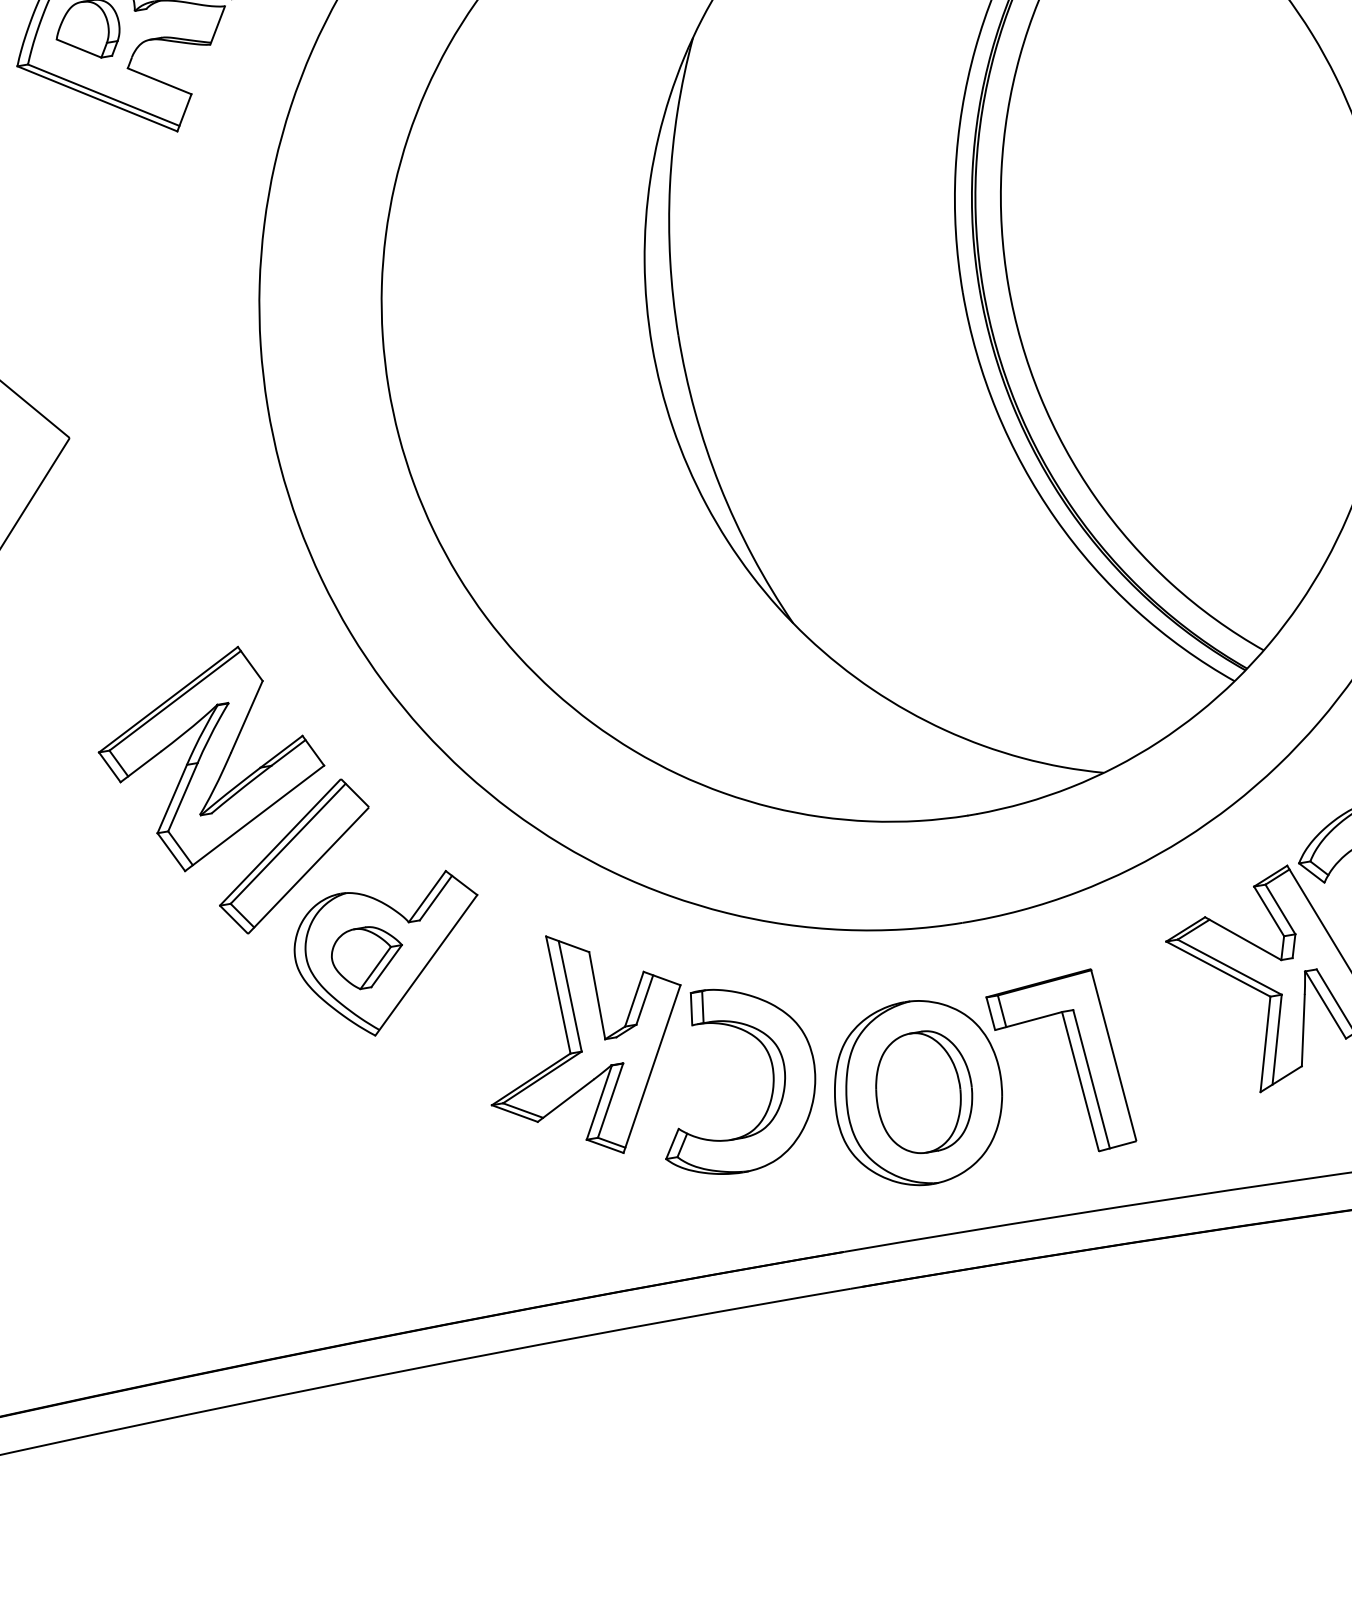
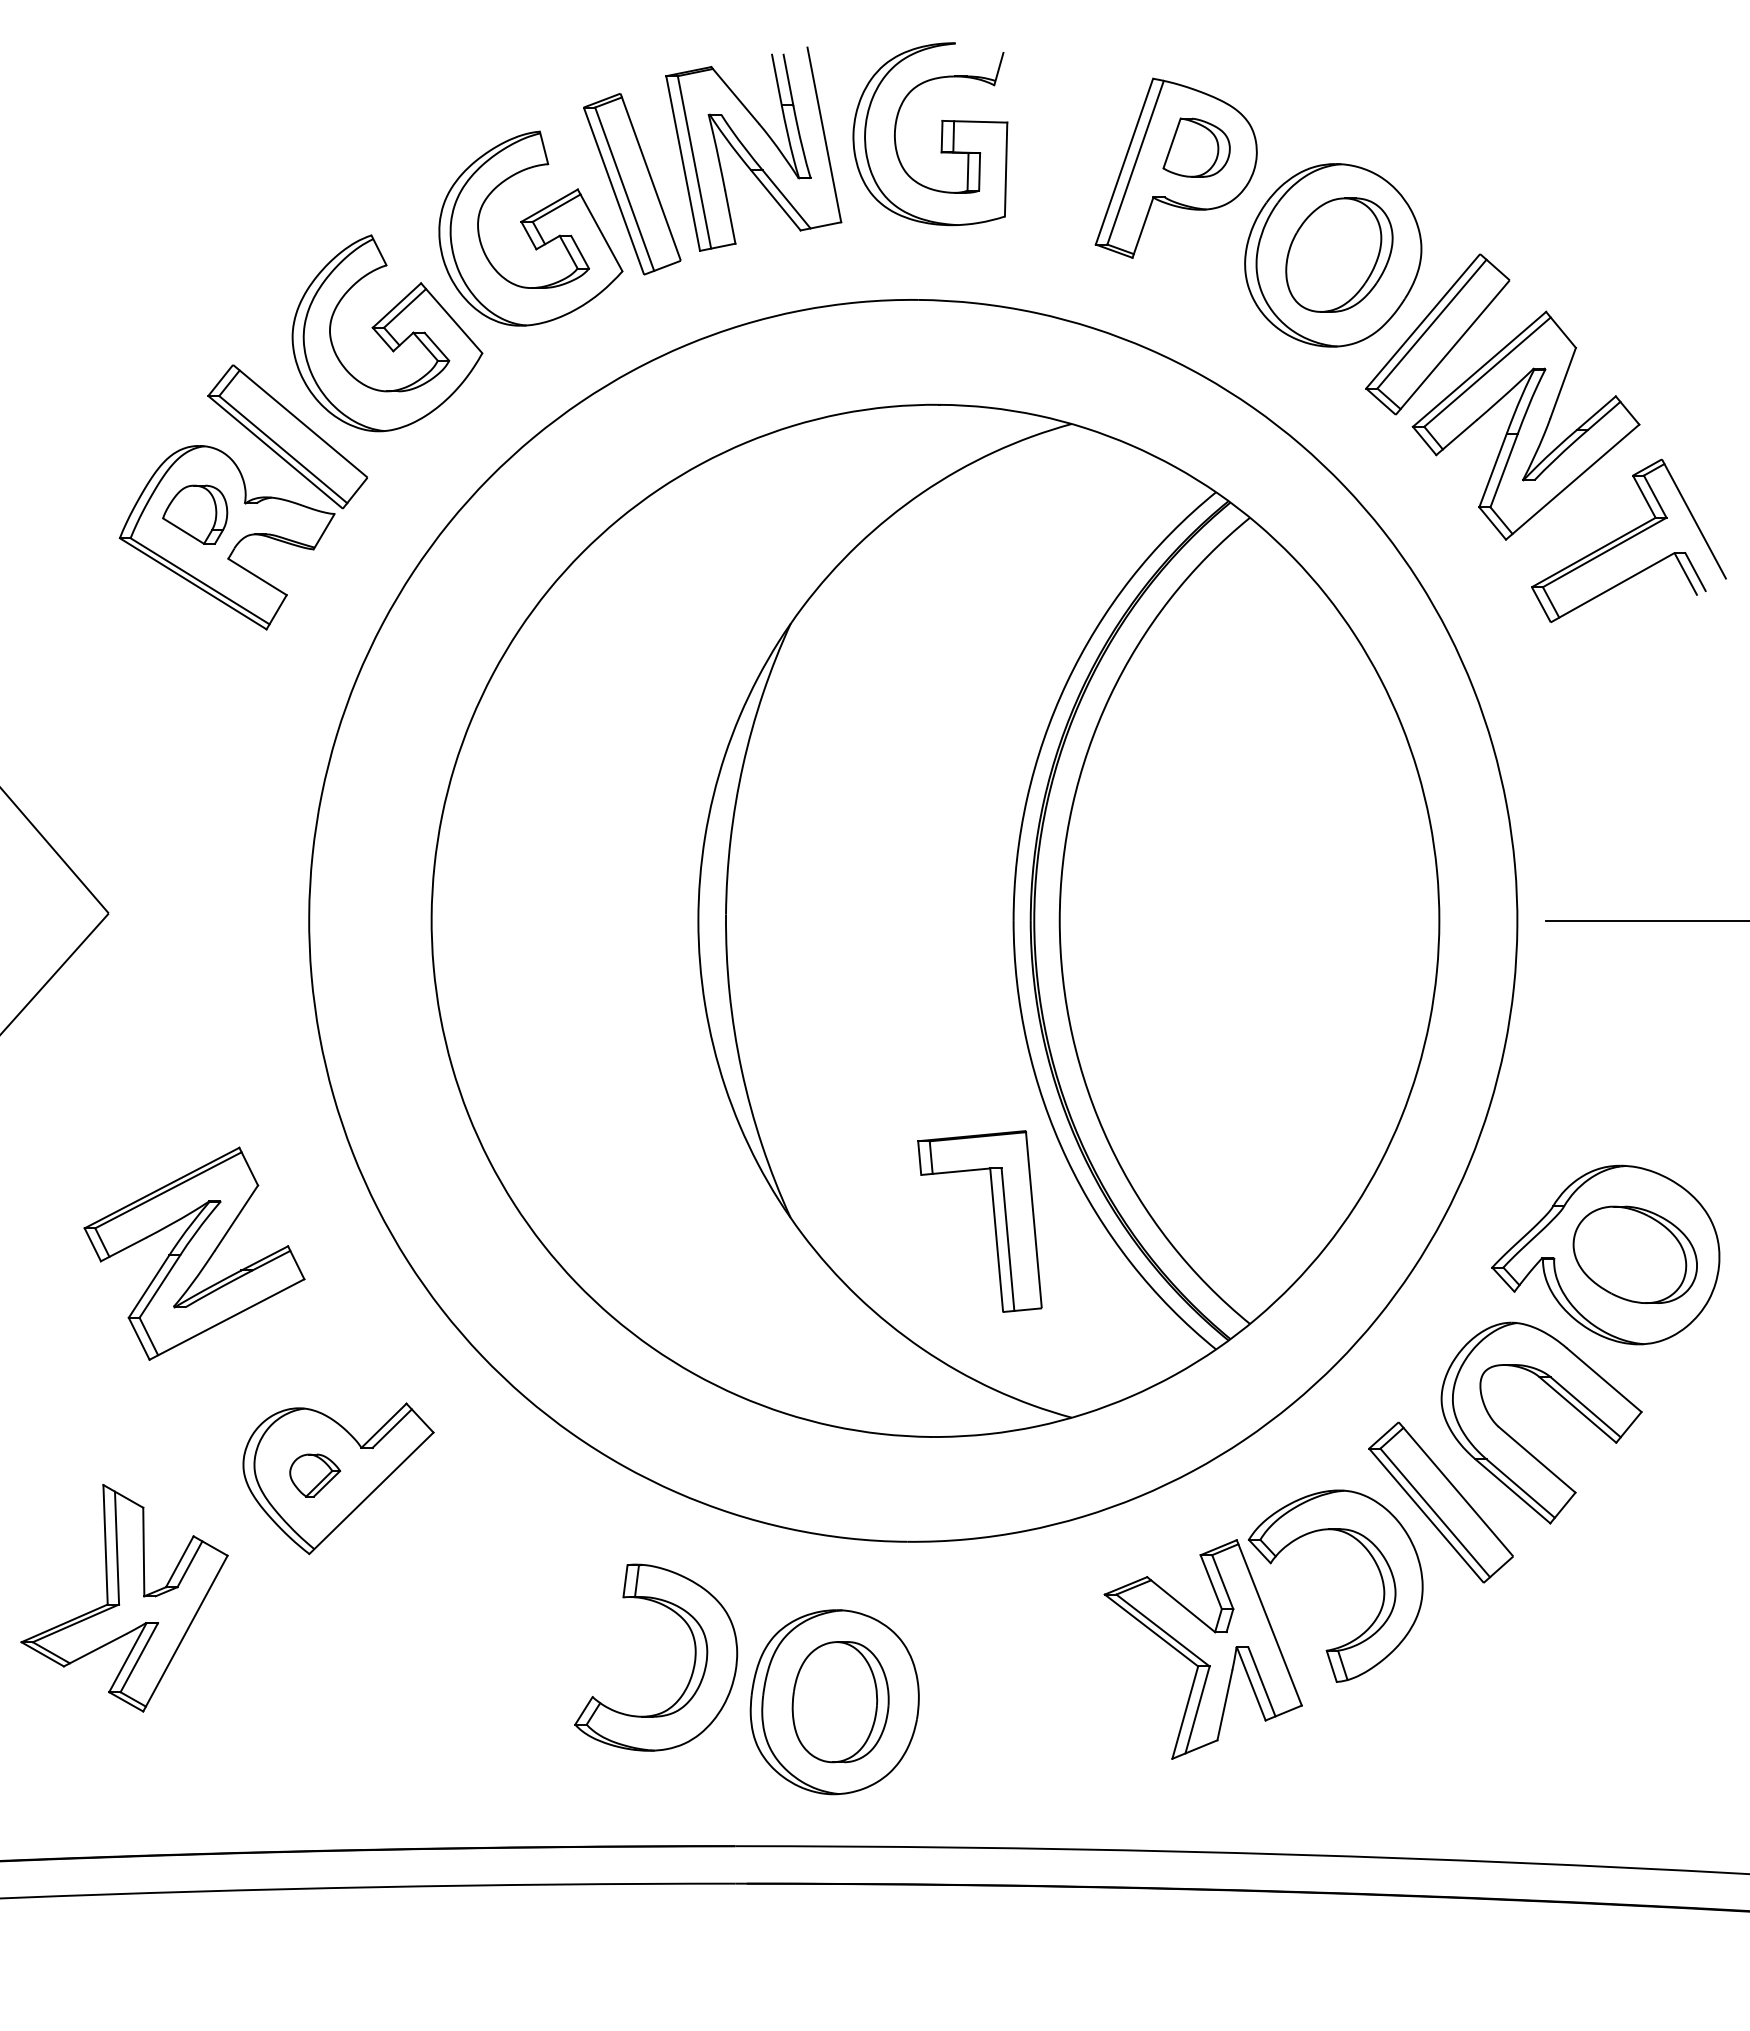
part: (294, 856) -> (259, 1363), removed
part: (367, 957) -> (314, 1475), size x0.7
part: (586, 1044) -> (124, 1598), moved
part: (1073, 1061) -> (993, 1219), moved

